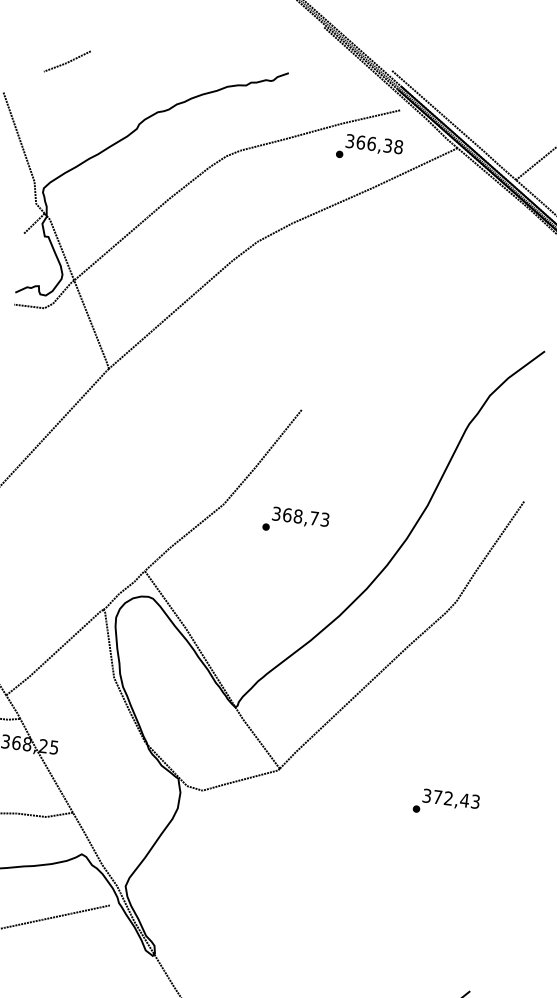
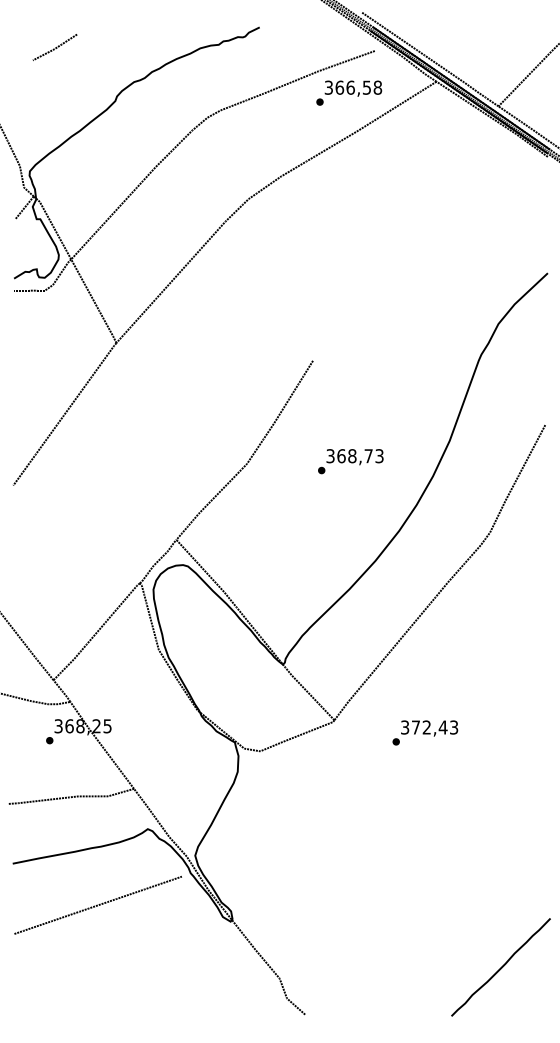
curve: (67, 61) -> (55, 47), moved
text: (387, 144) -> (366, 86), 366,38 -> 366,58
text: (295, 521) -> (350, 461), moved
text: (446, 803) -> (425, 732), moved

